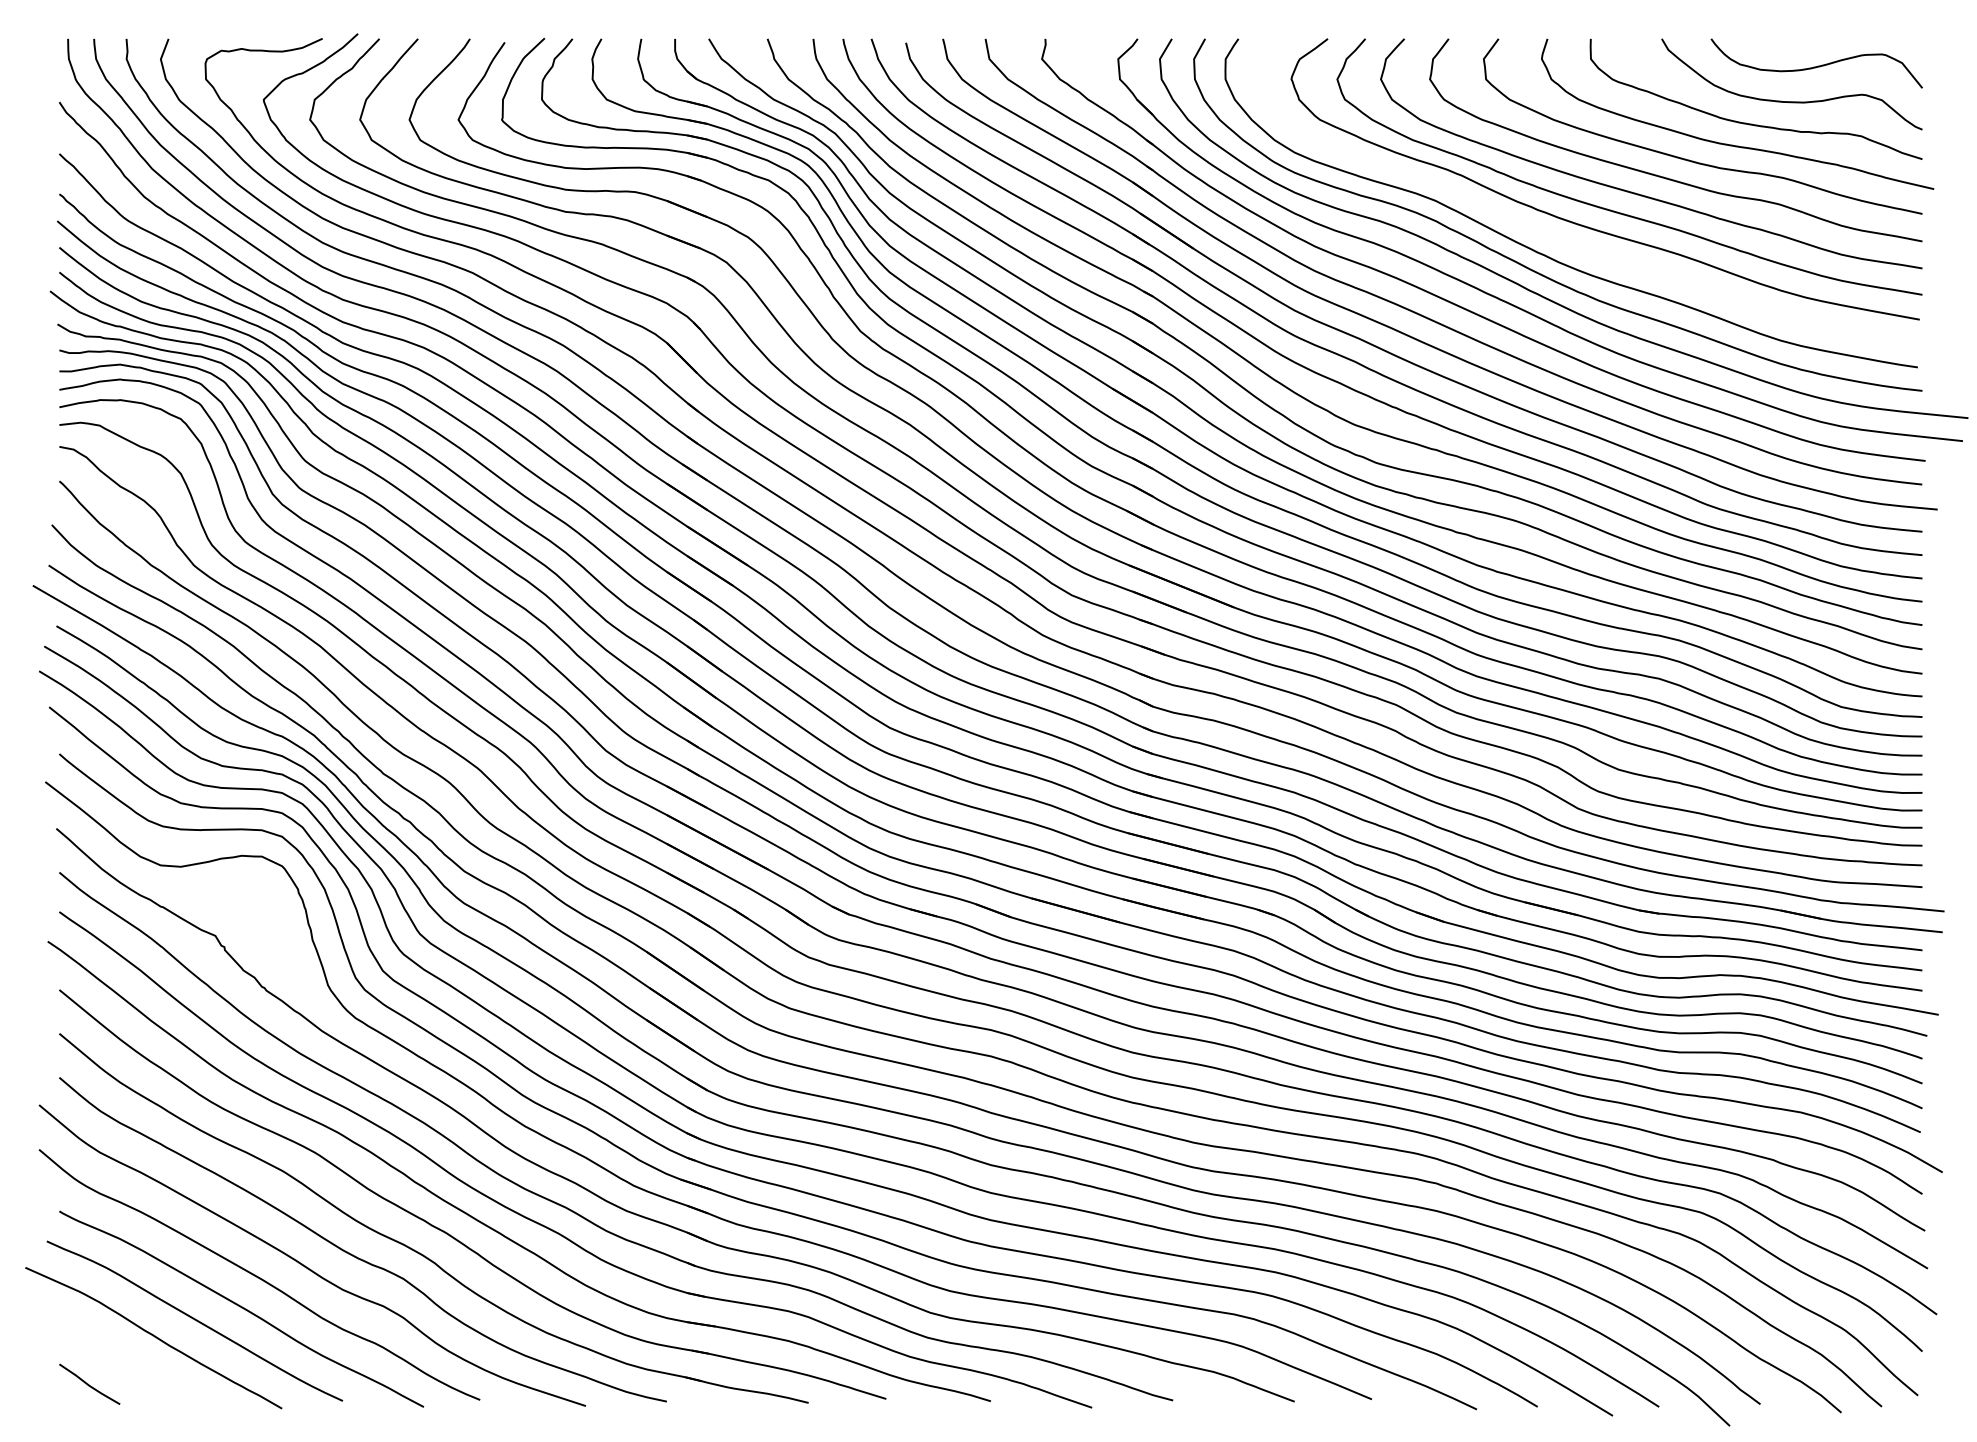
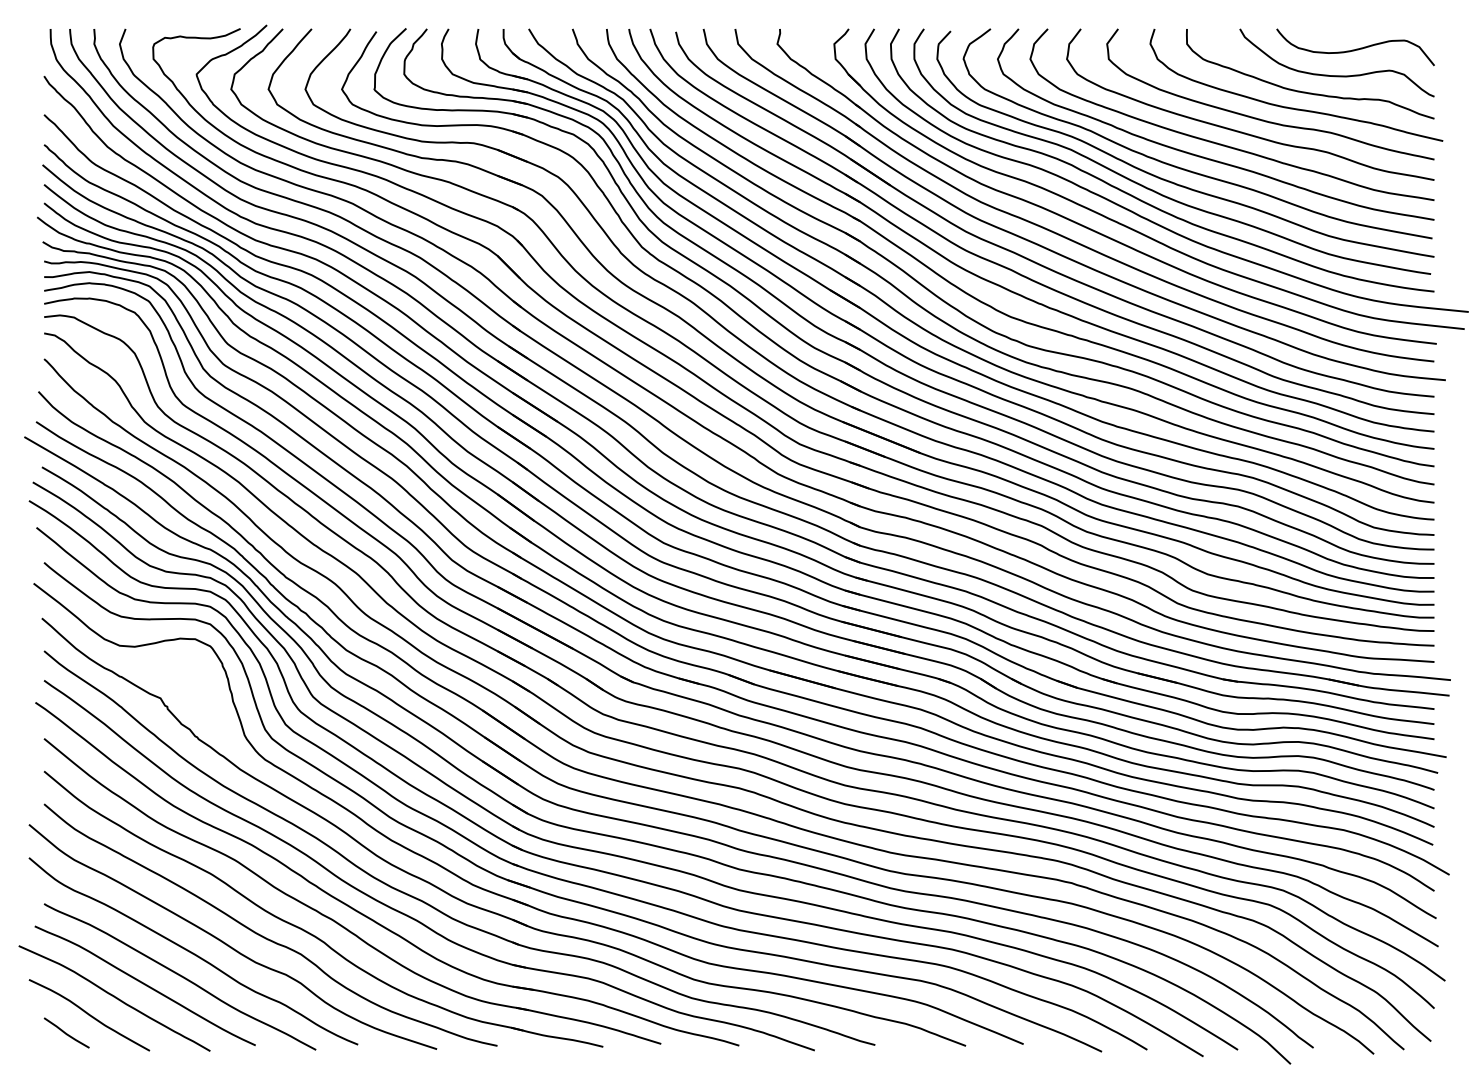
curve: (1571, 243) -> (1172, 181), added
curve: (120, 1360) -> (89, 1015), added

